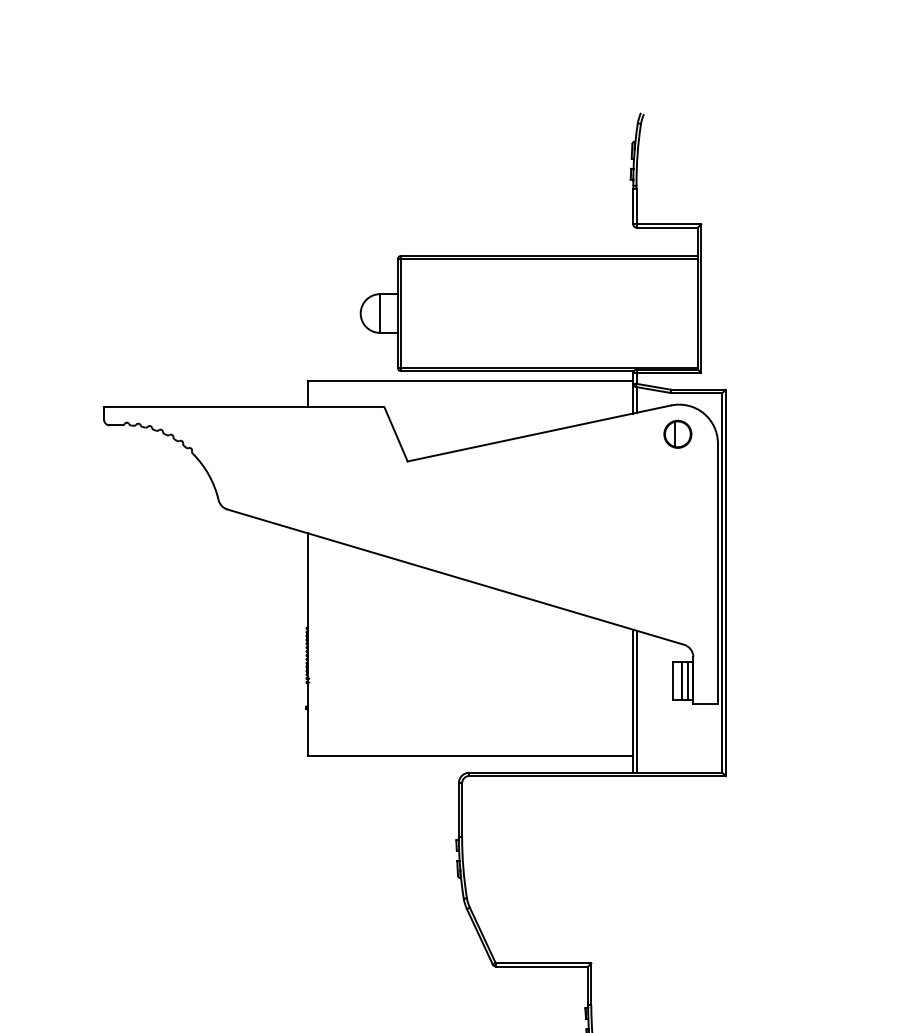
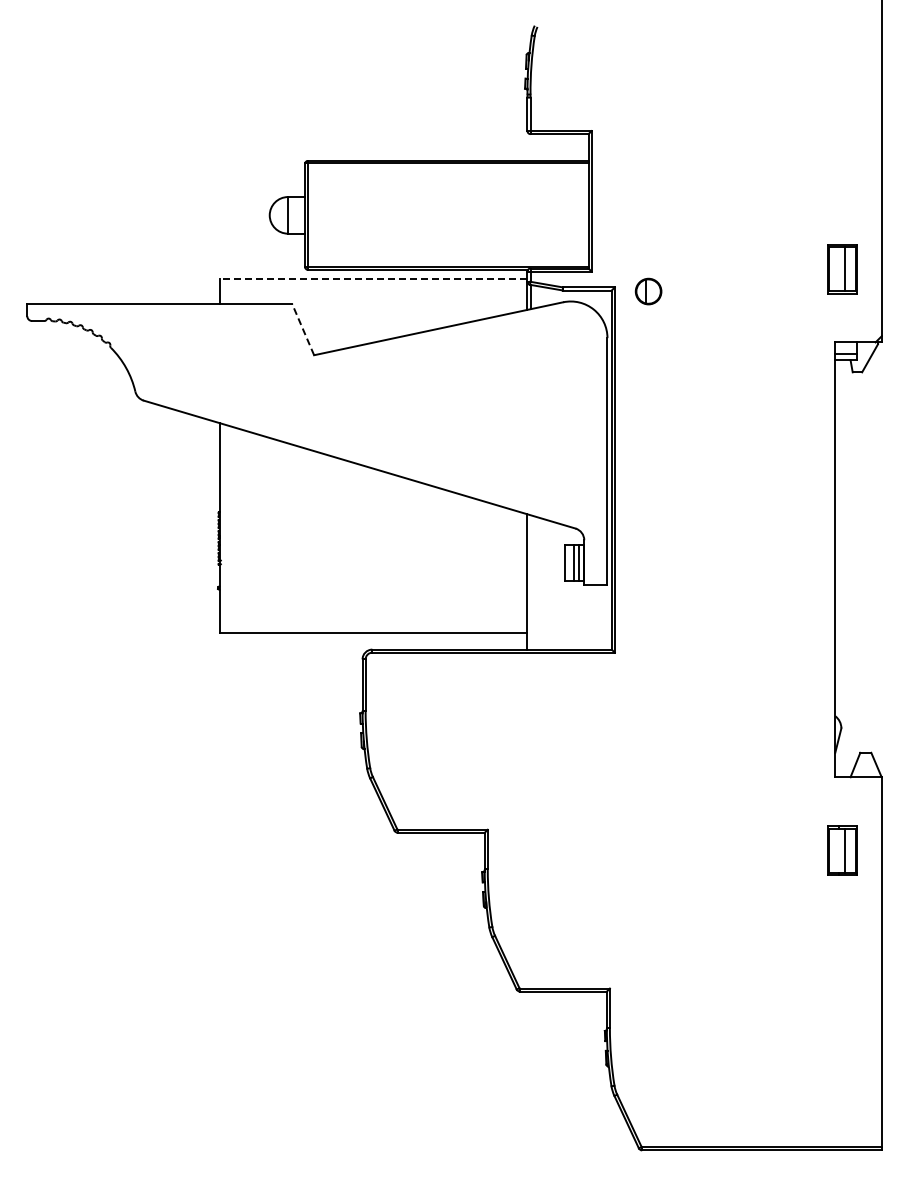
line: (470, 381) -> (373, 279), solid -> dashed
line: (396, 434) -> (303, 329), solid -> dashed
part: (677, 434) -> (648, 291), moved
line: (636, 701) -> (530, 582), removed

